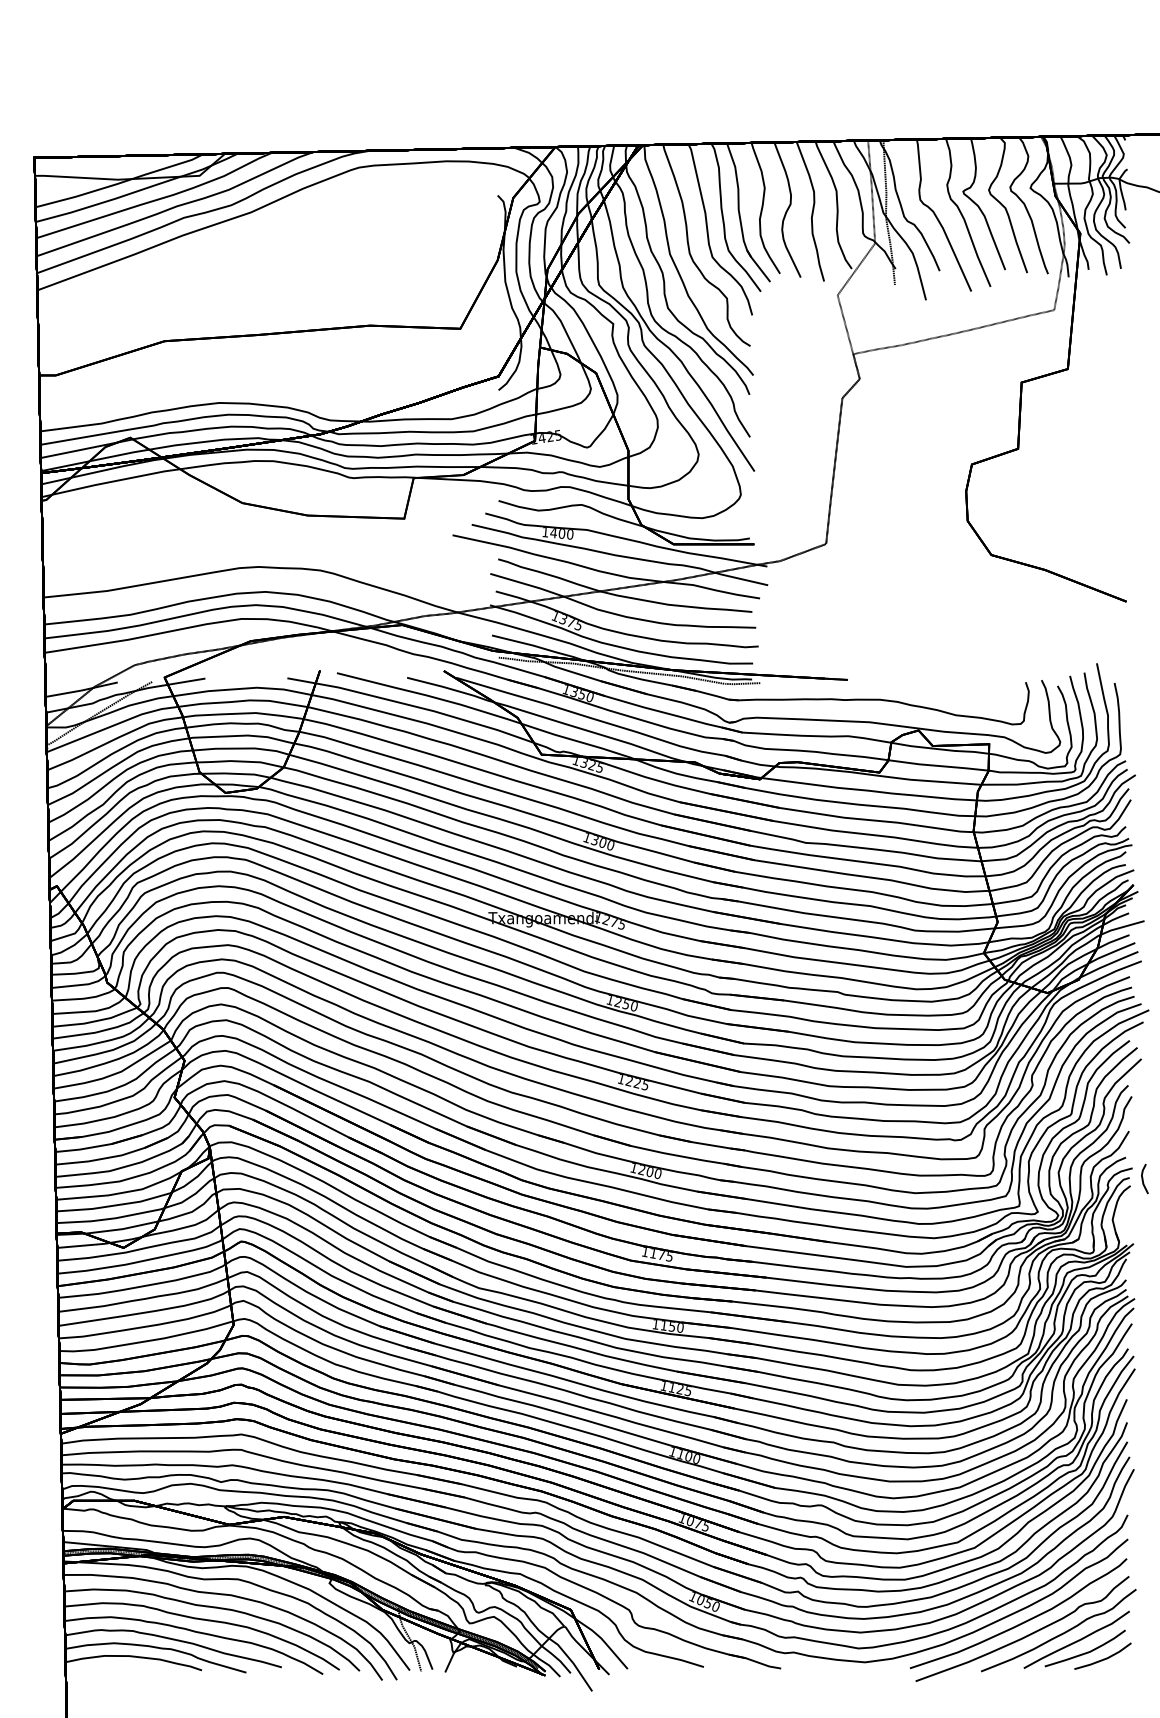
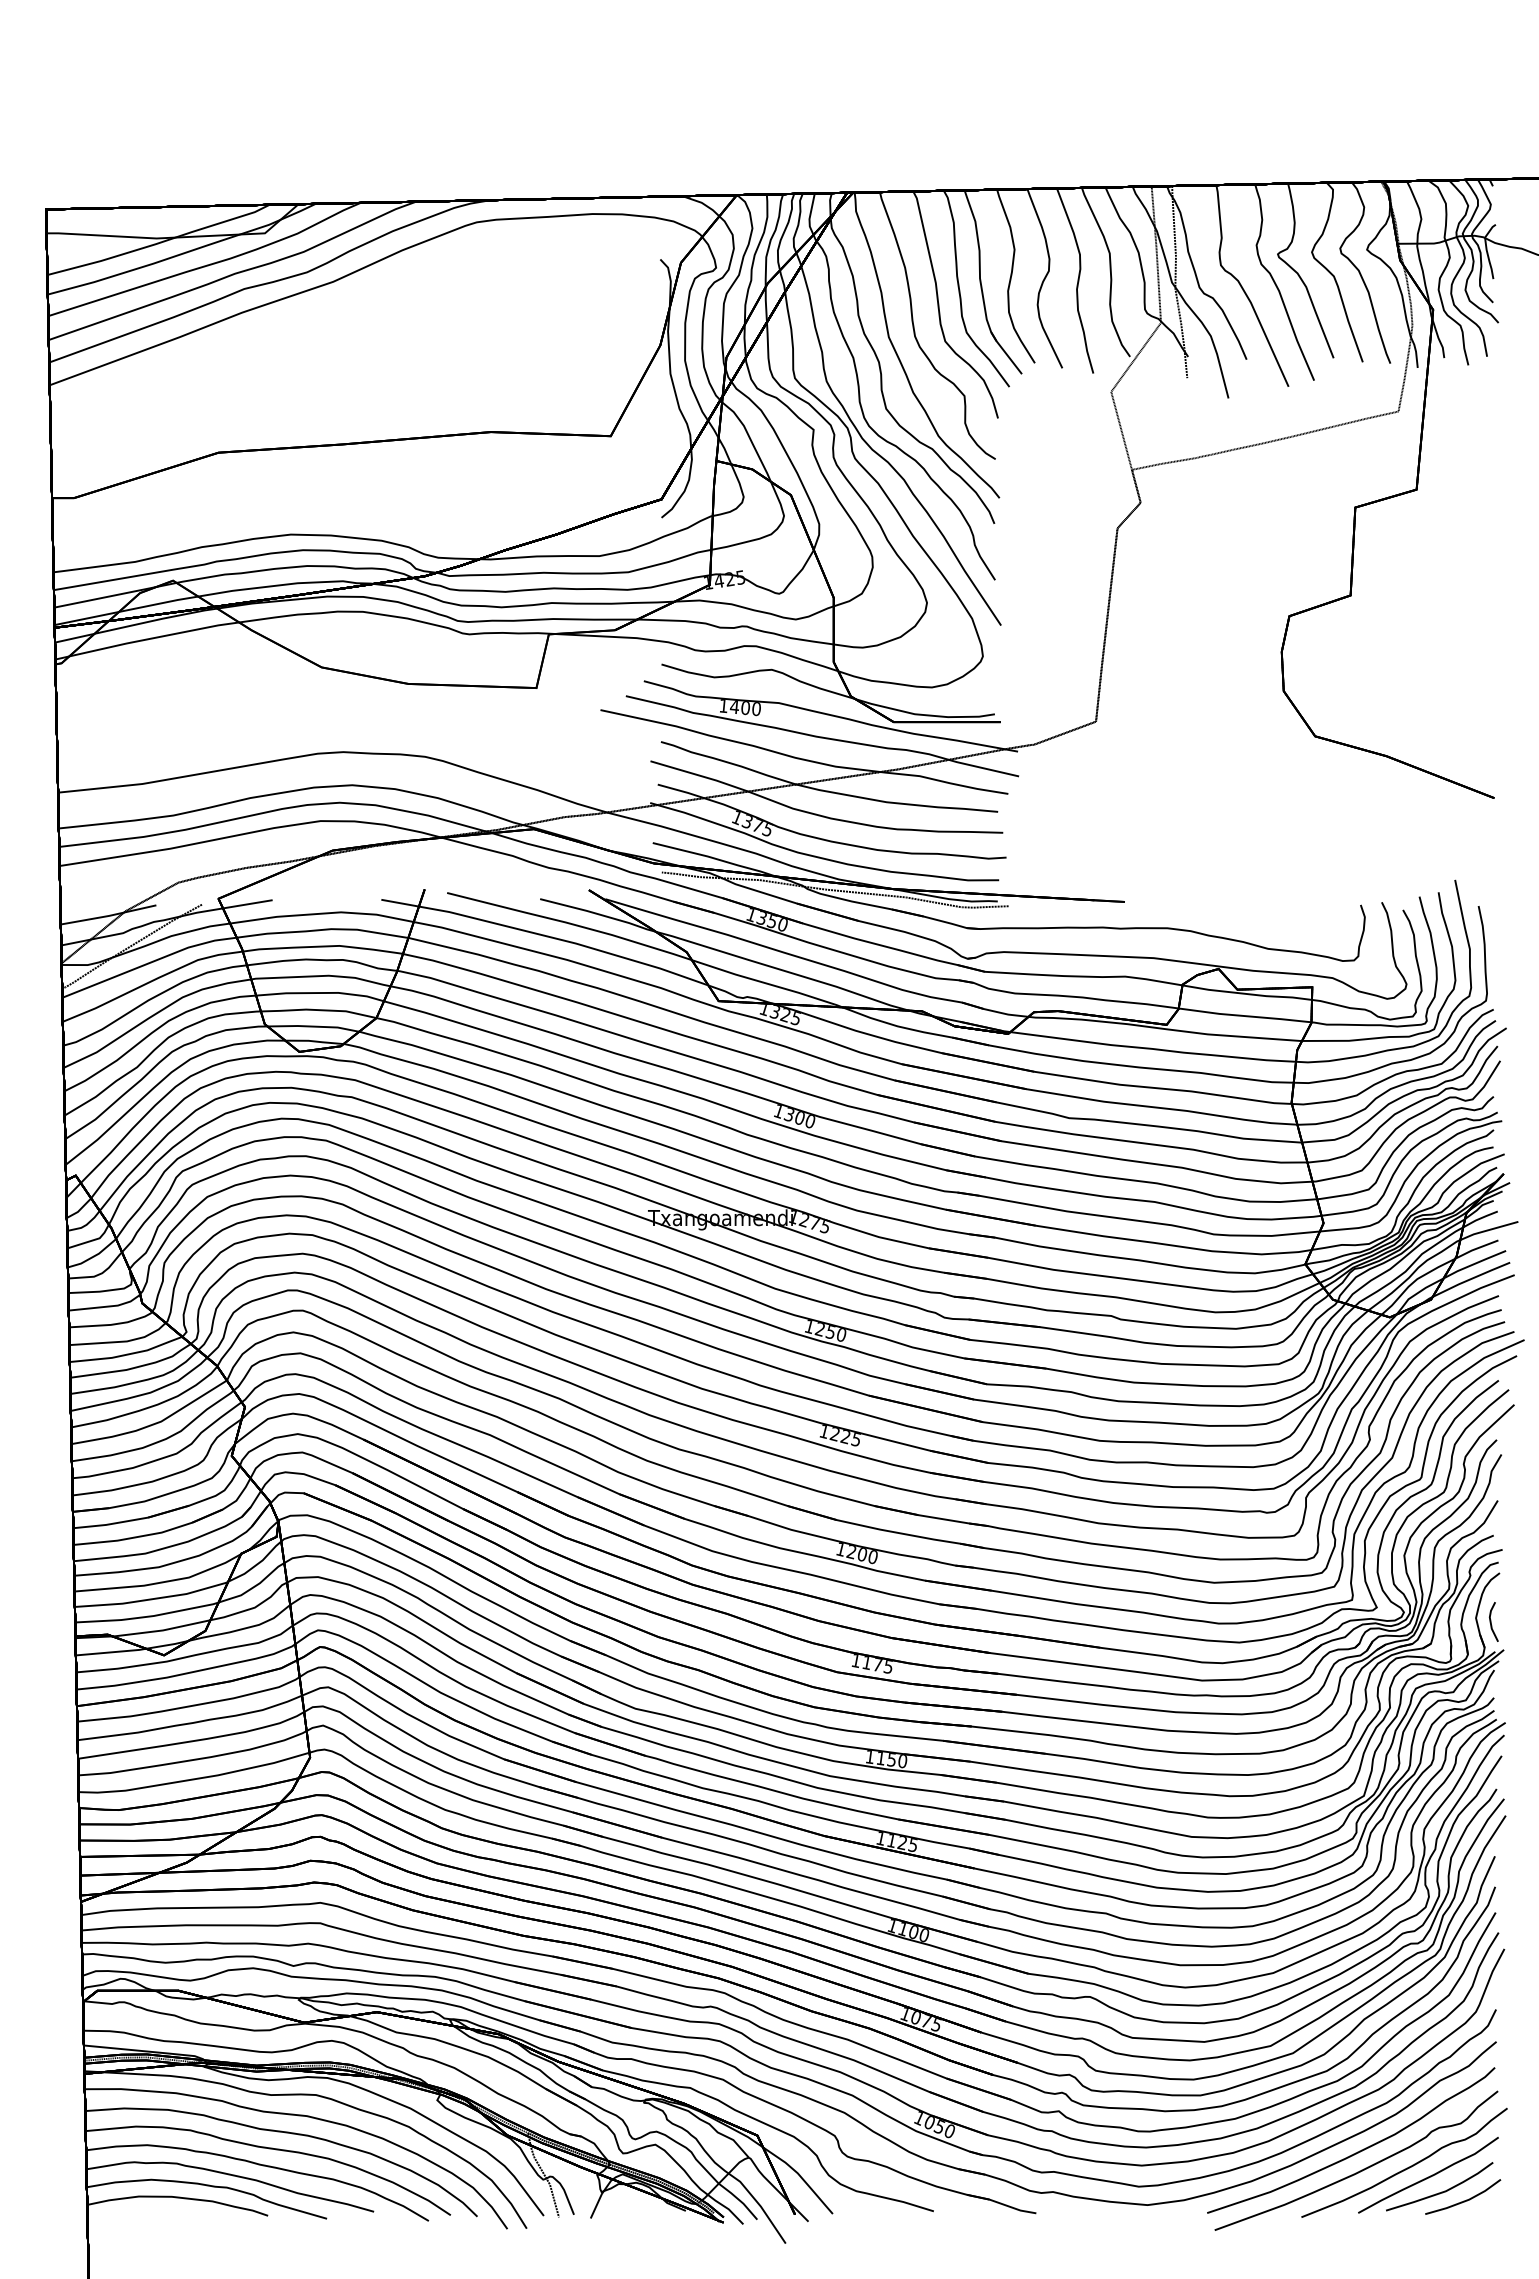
part: (1144, 1178) -> (1493, 1621), moved

